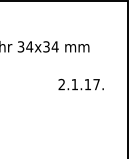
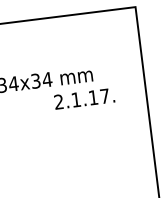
text: (80, 84) -> (83, 98), moved

